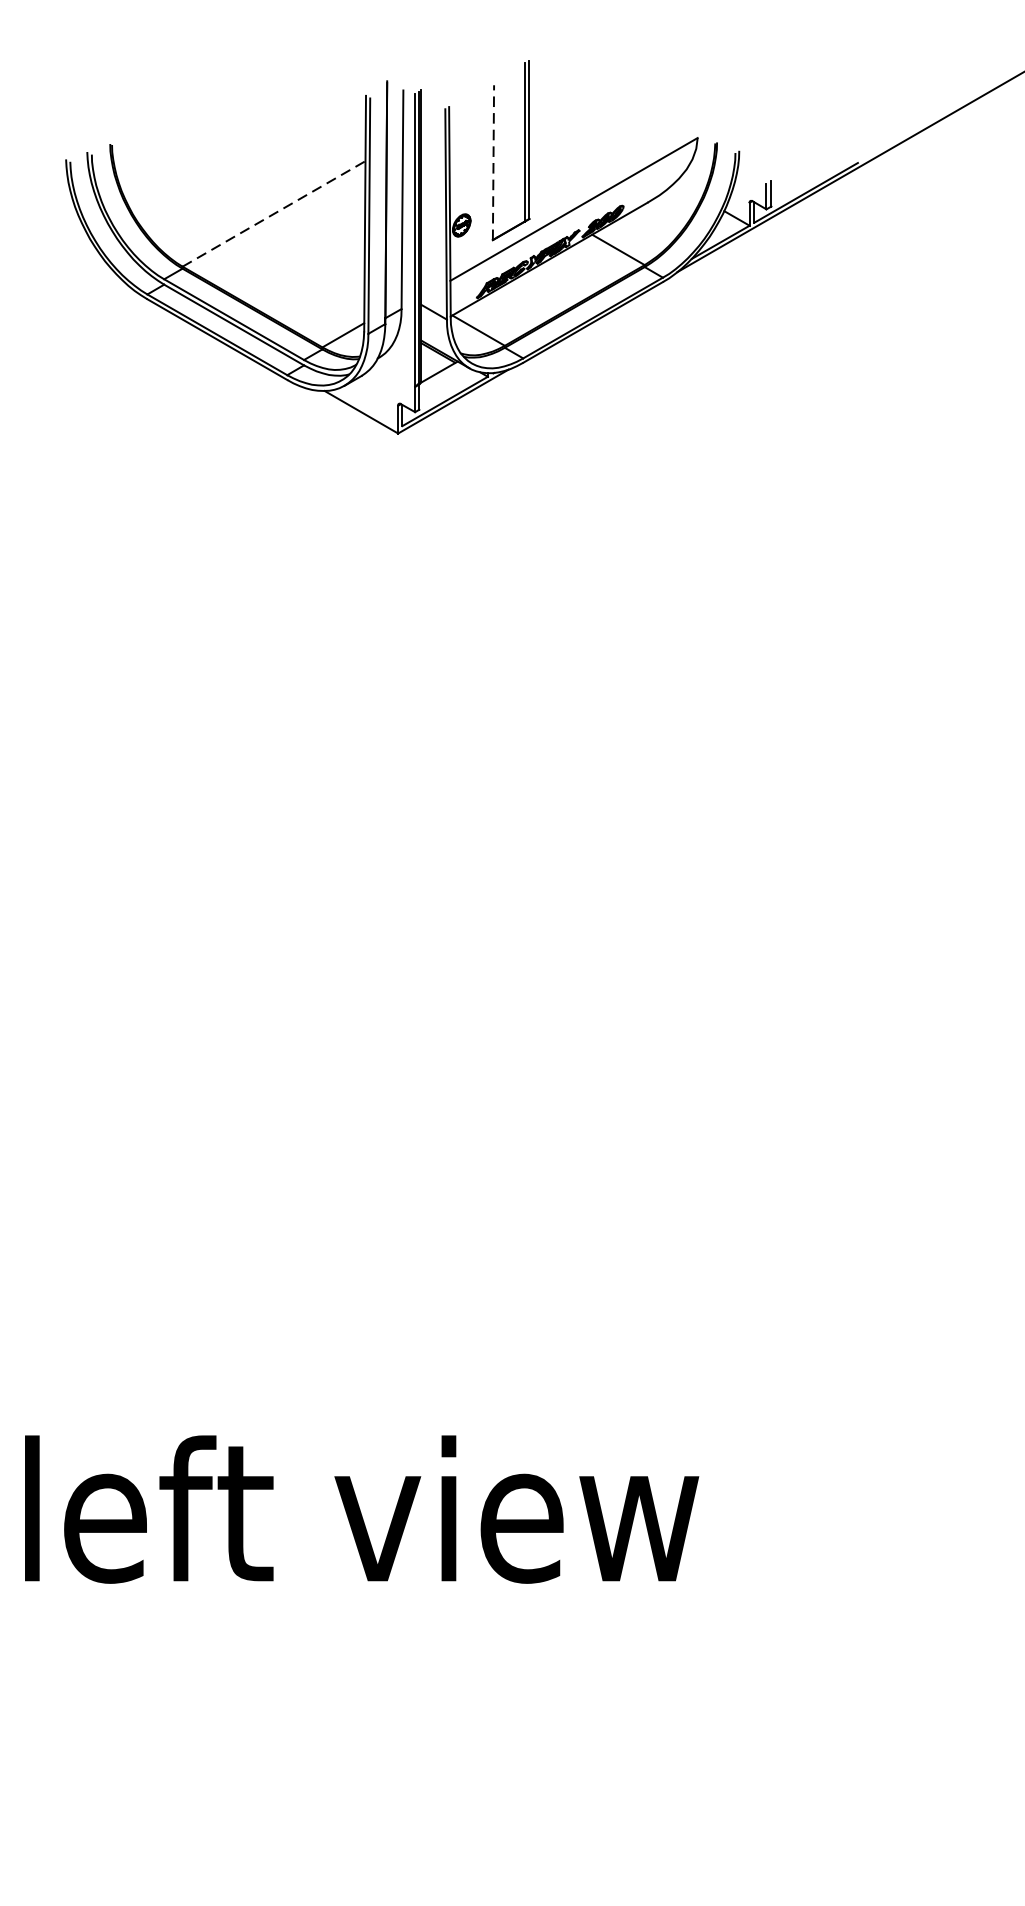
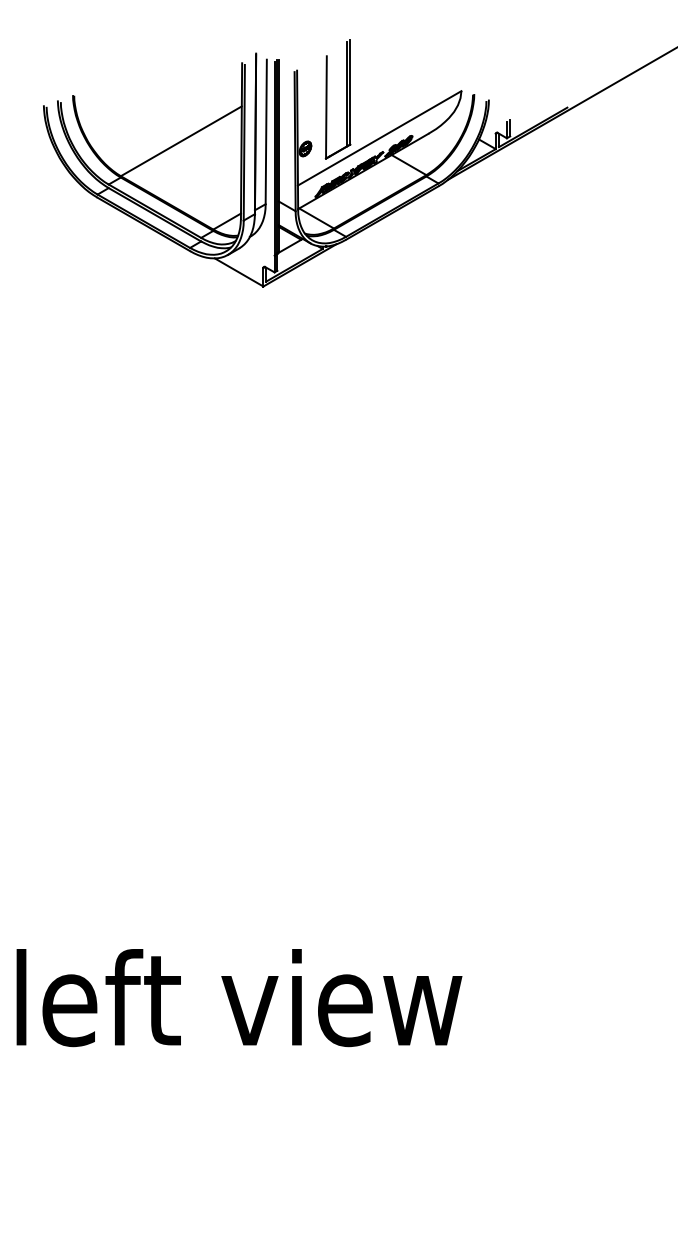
line: (493, 161) -> (326, 106), dashed -> solid
line: (274, 214) -> (181, 141), dashed -> solid

